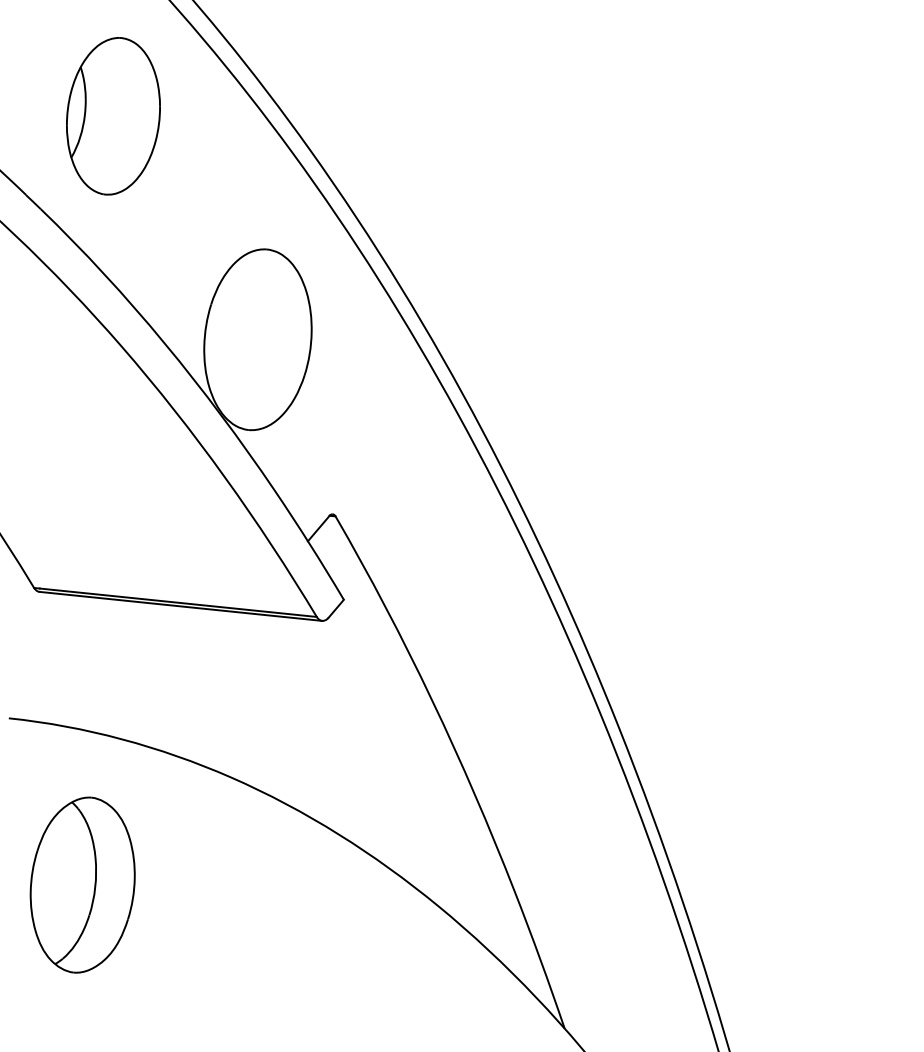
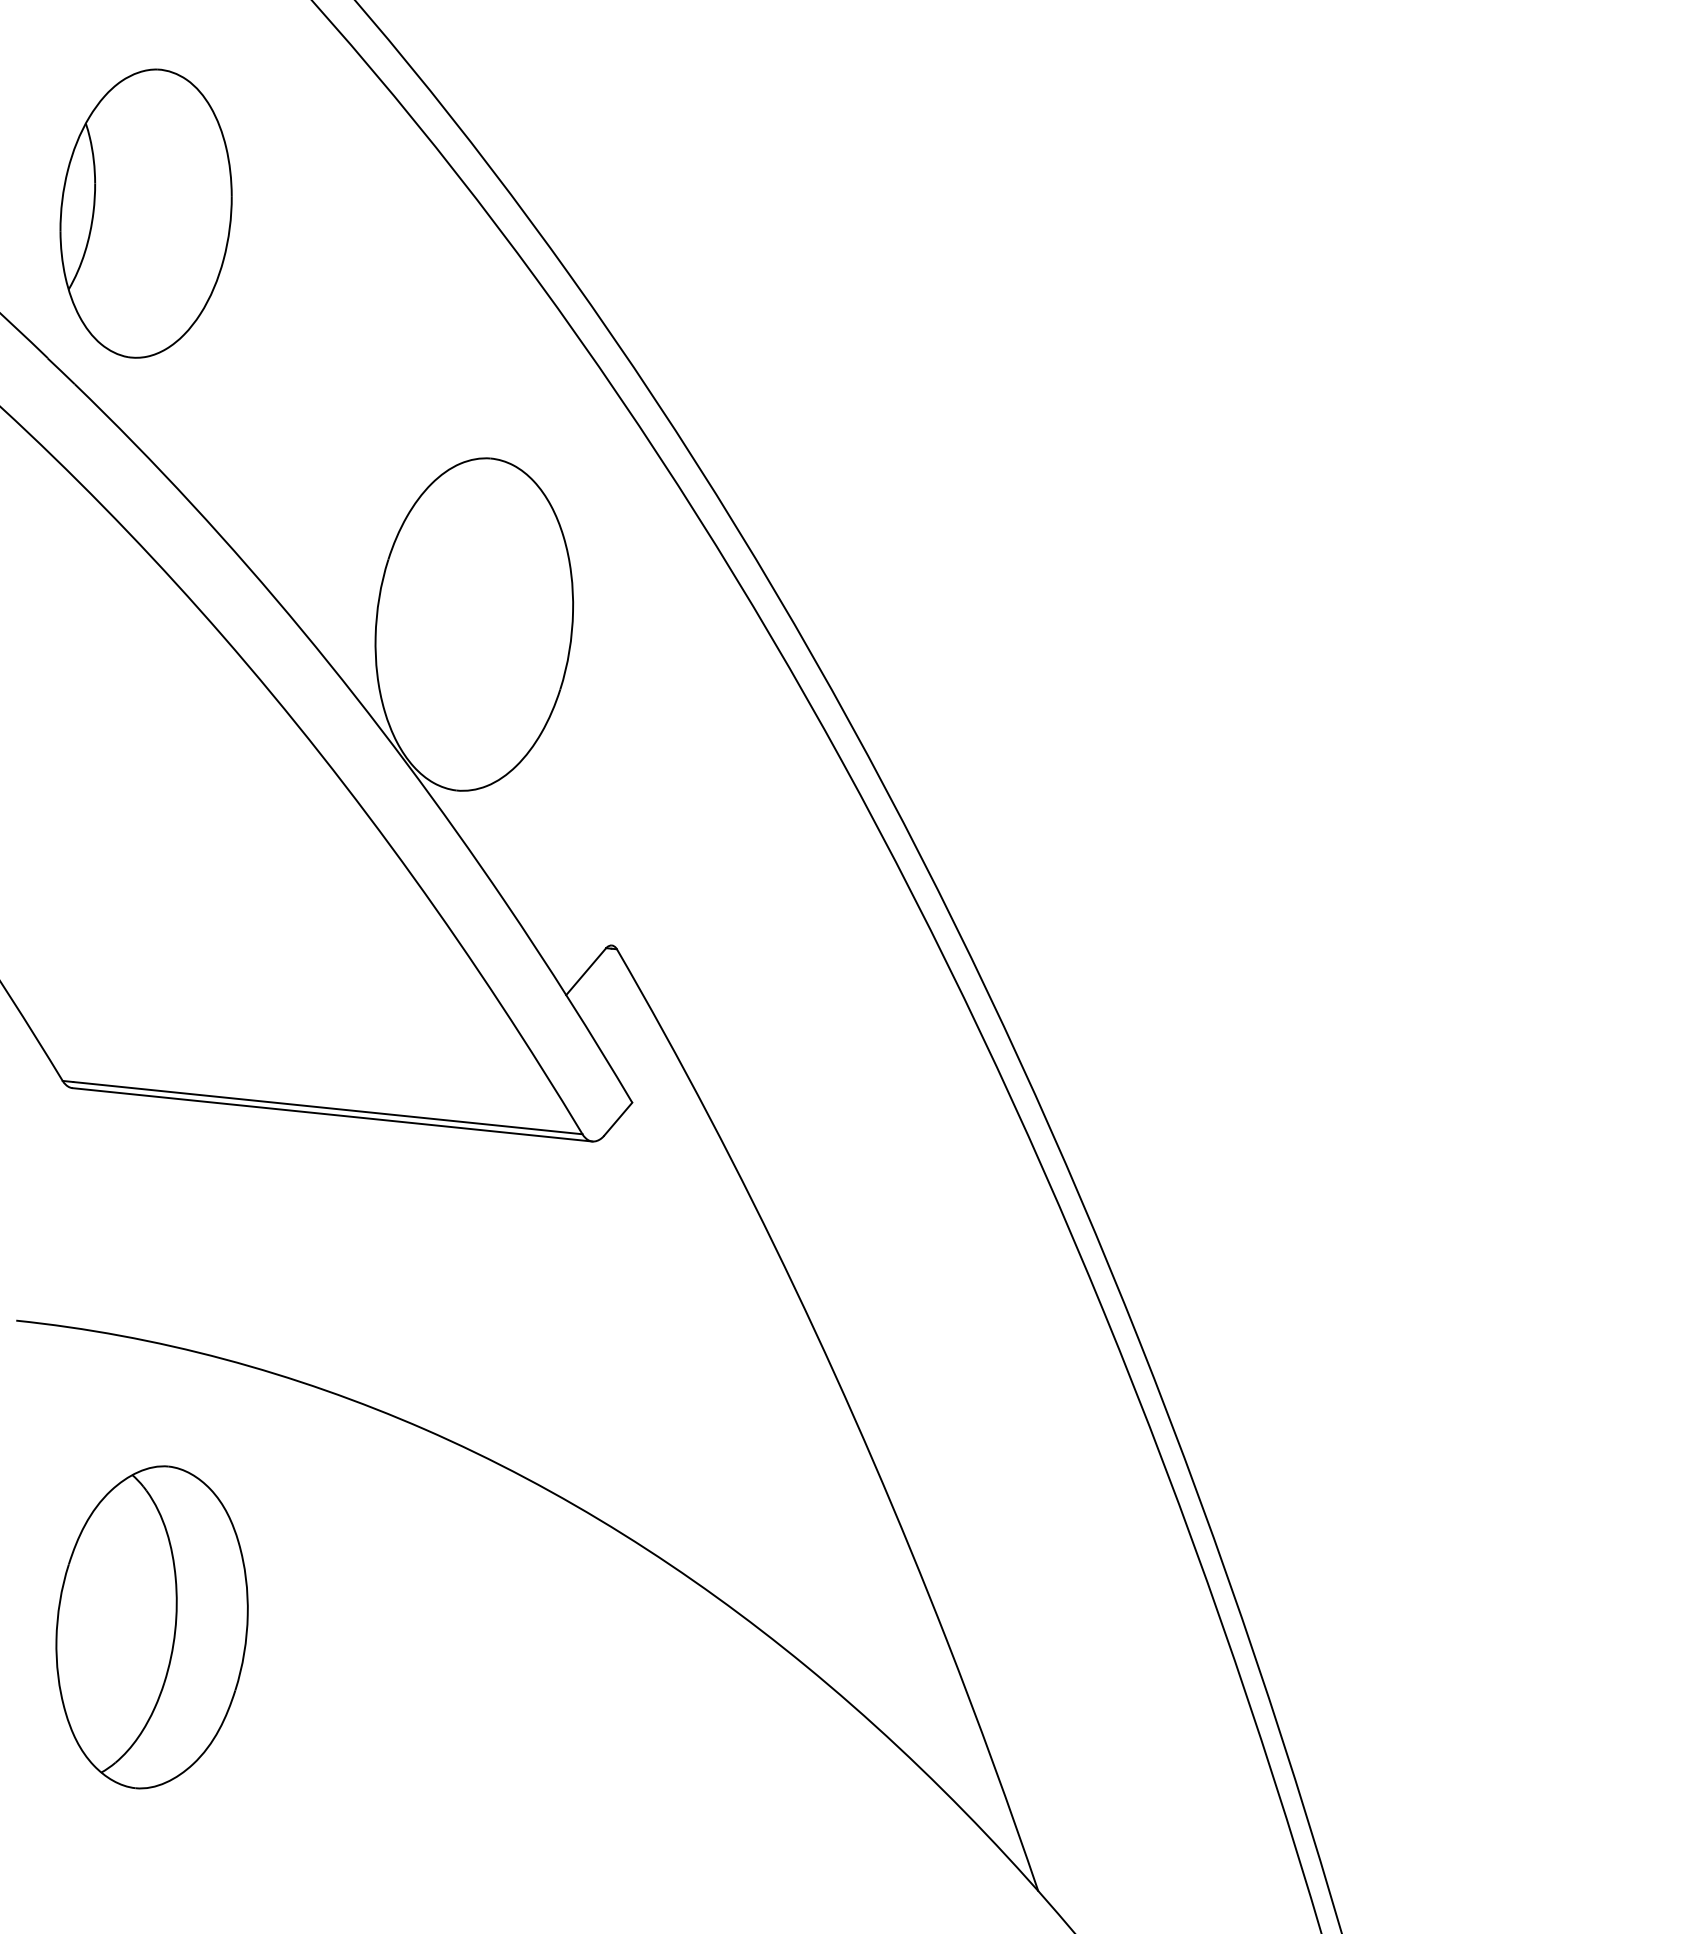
part: (113, 116) -> (146, 214), moved

